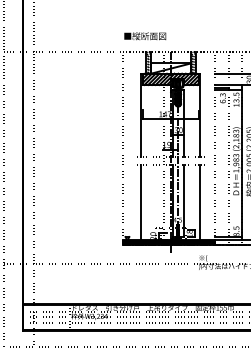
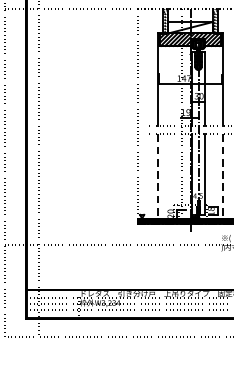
line: (141, 202) -> (157, 176), solid -> dashed
line: (200, 202) -> (223, 176), solid -> dashed

